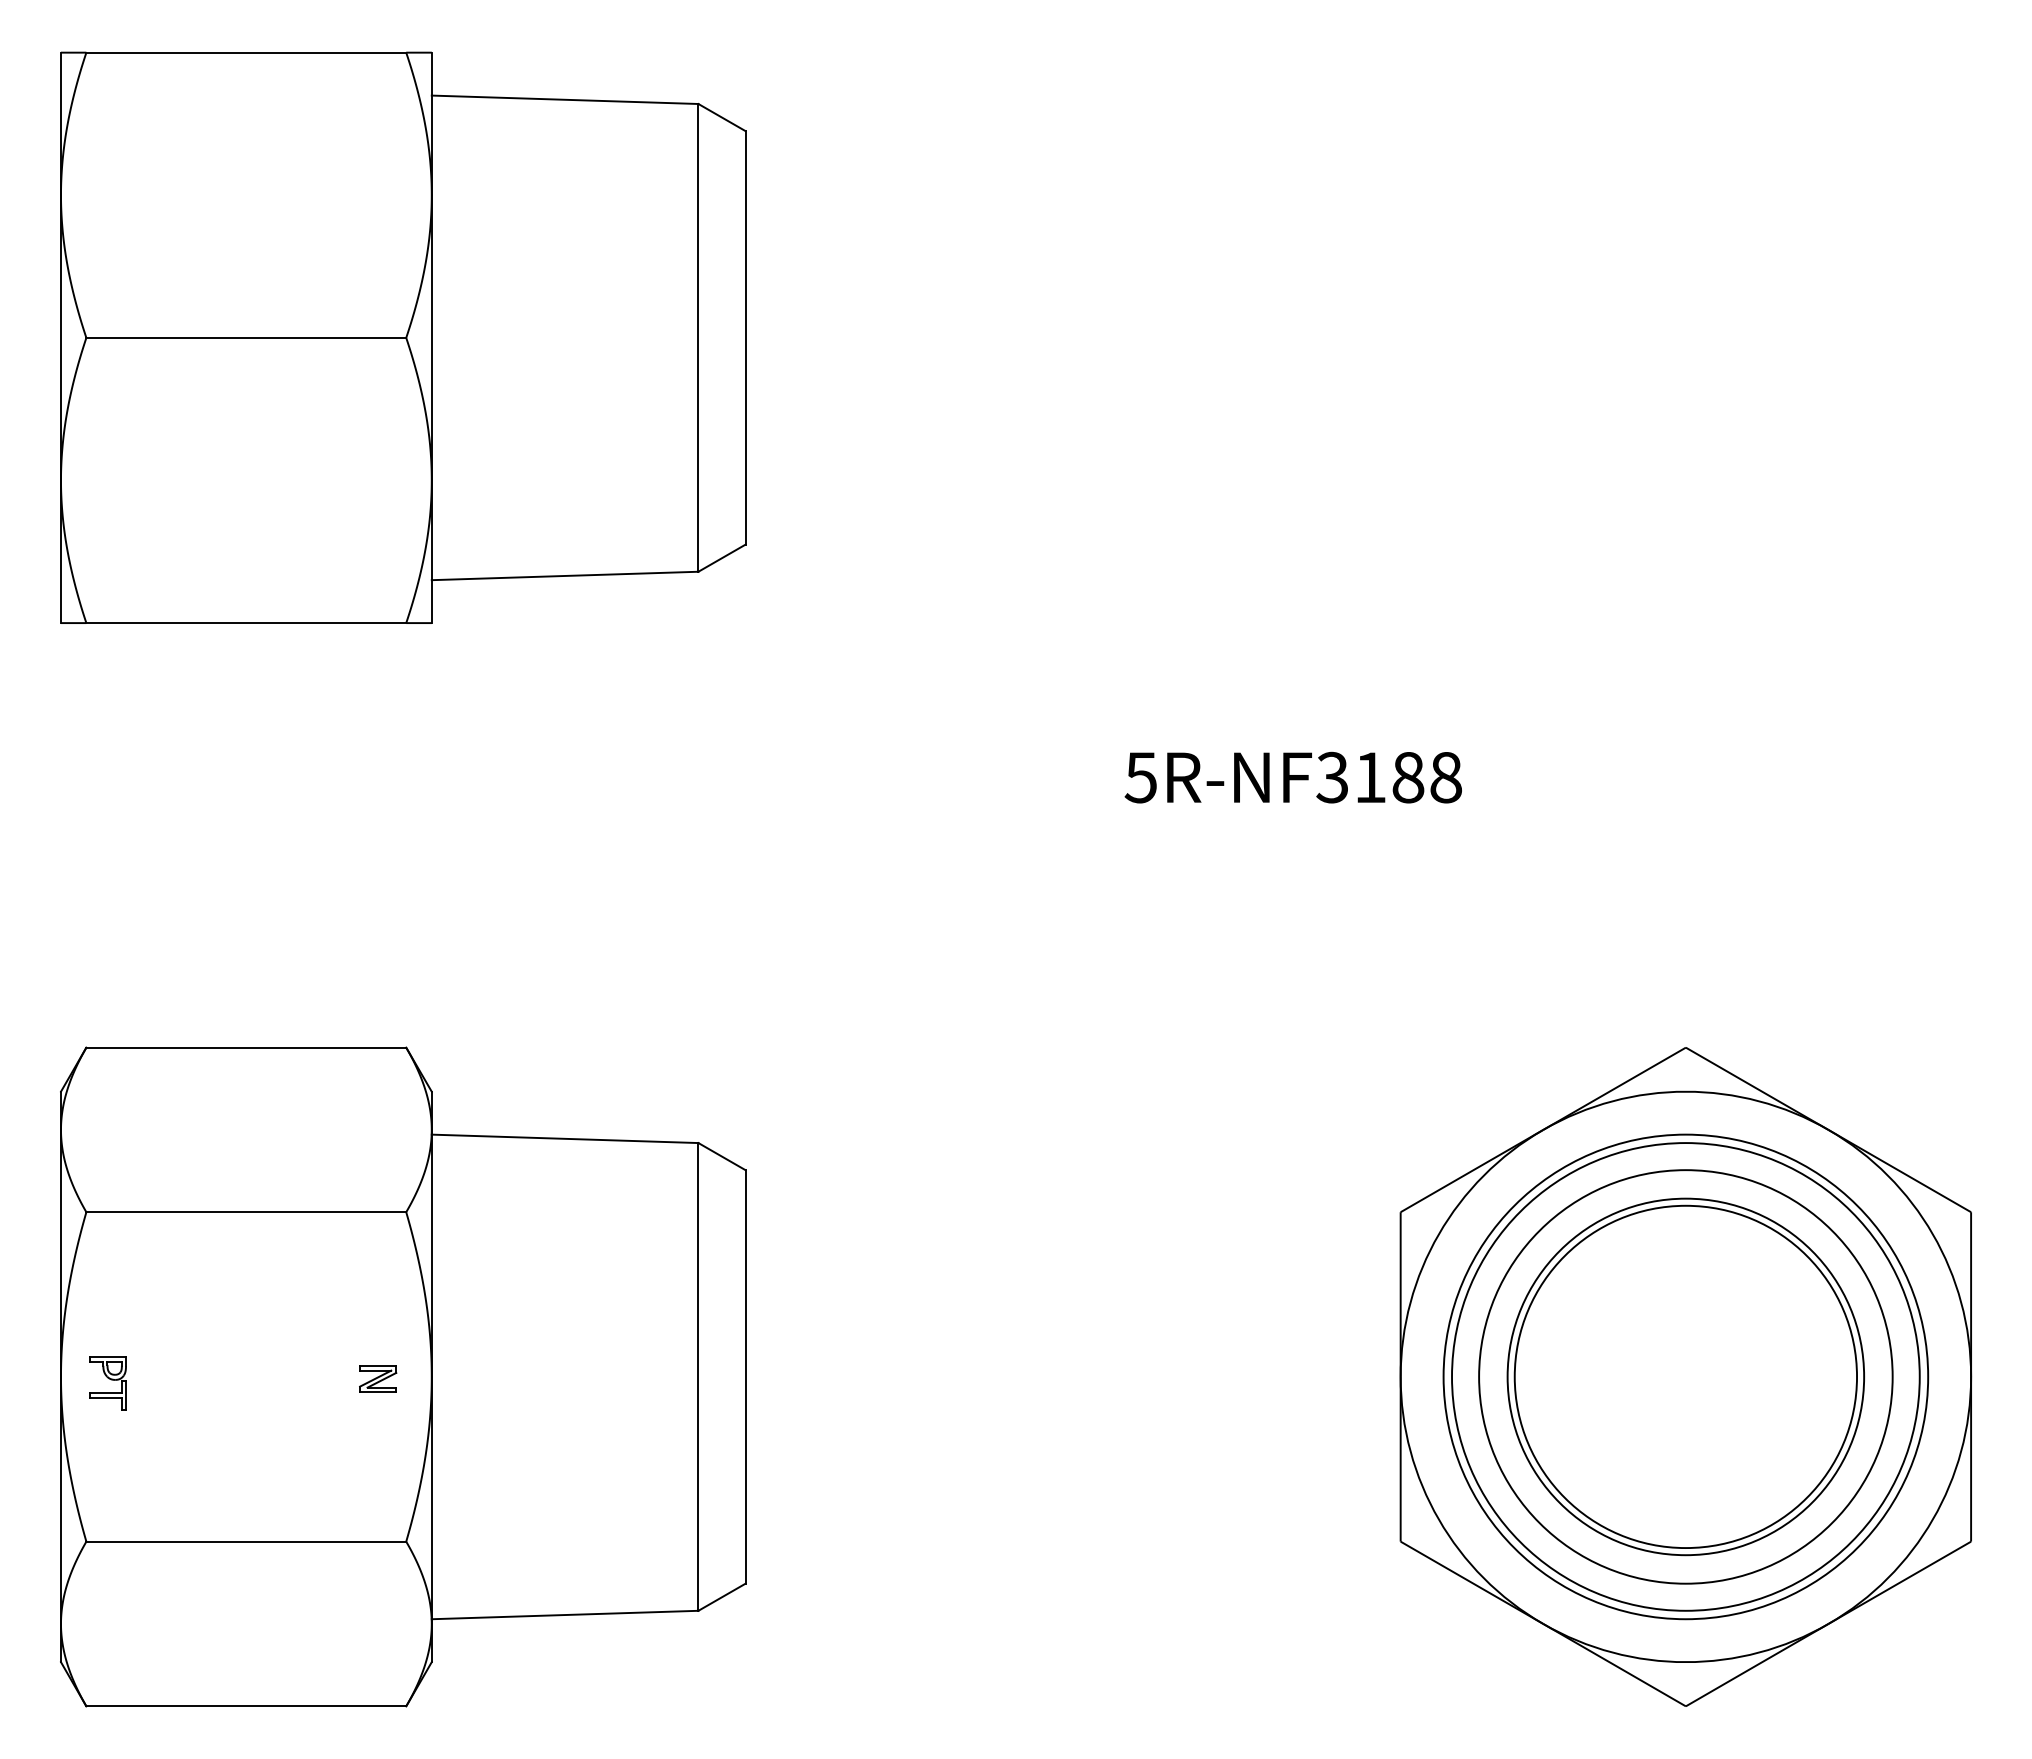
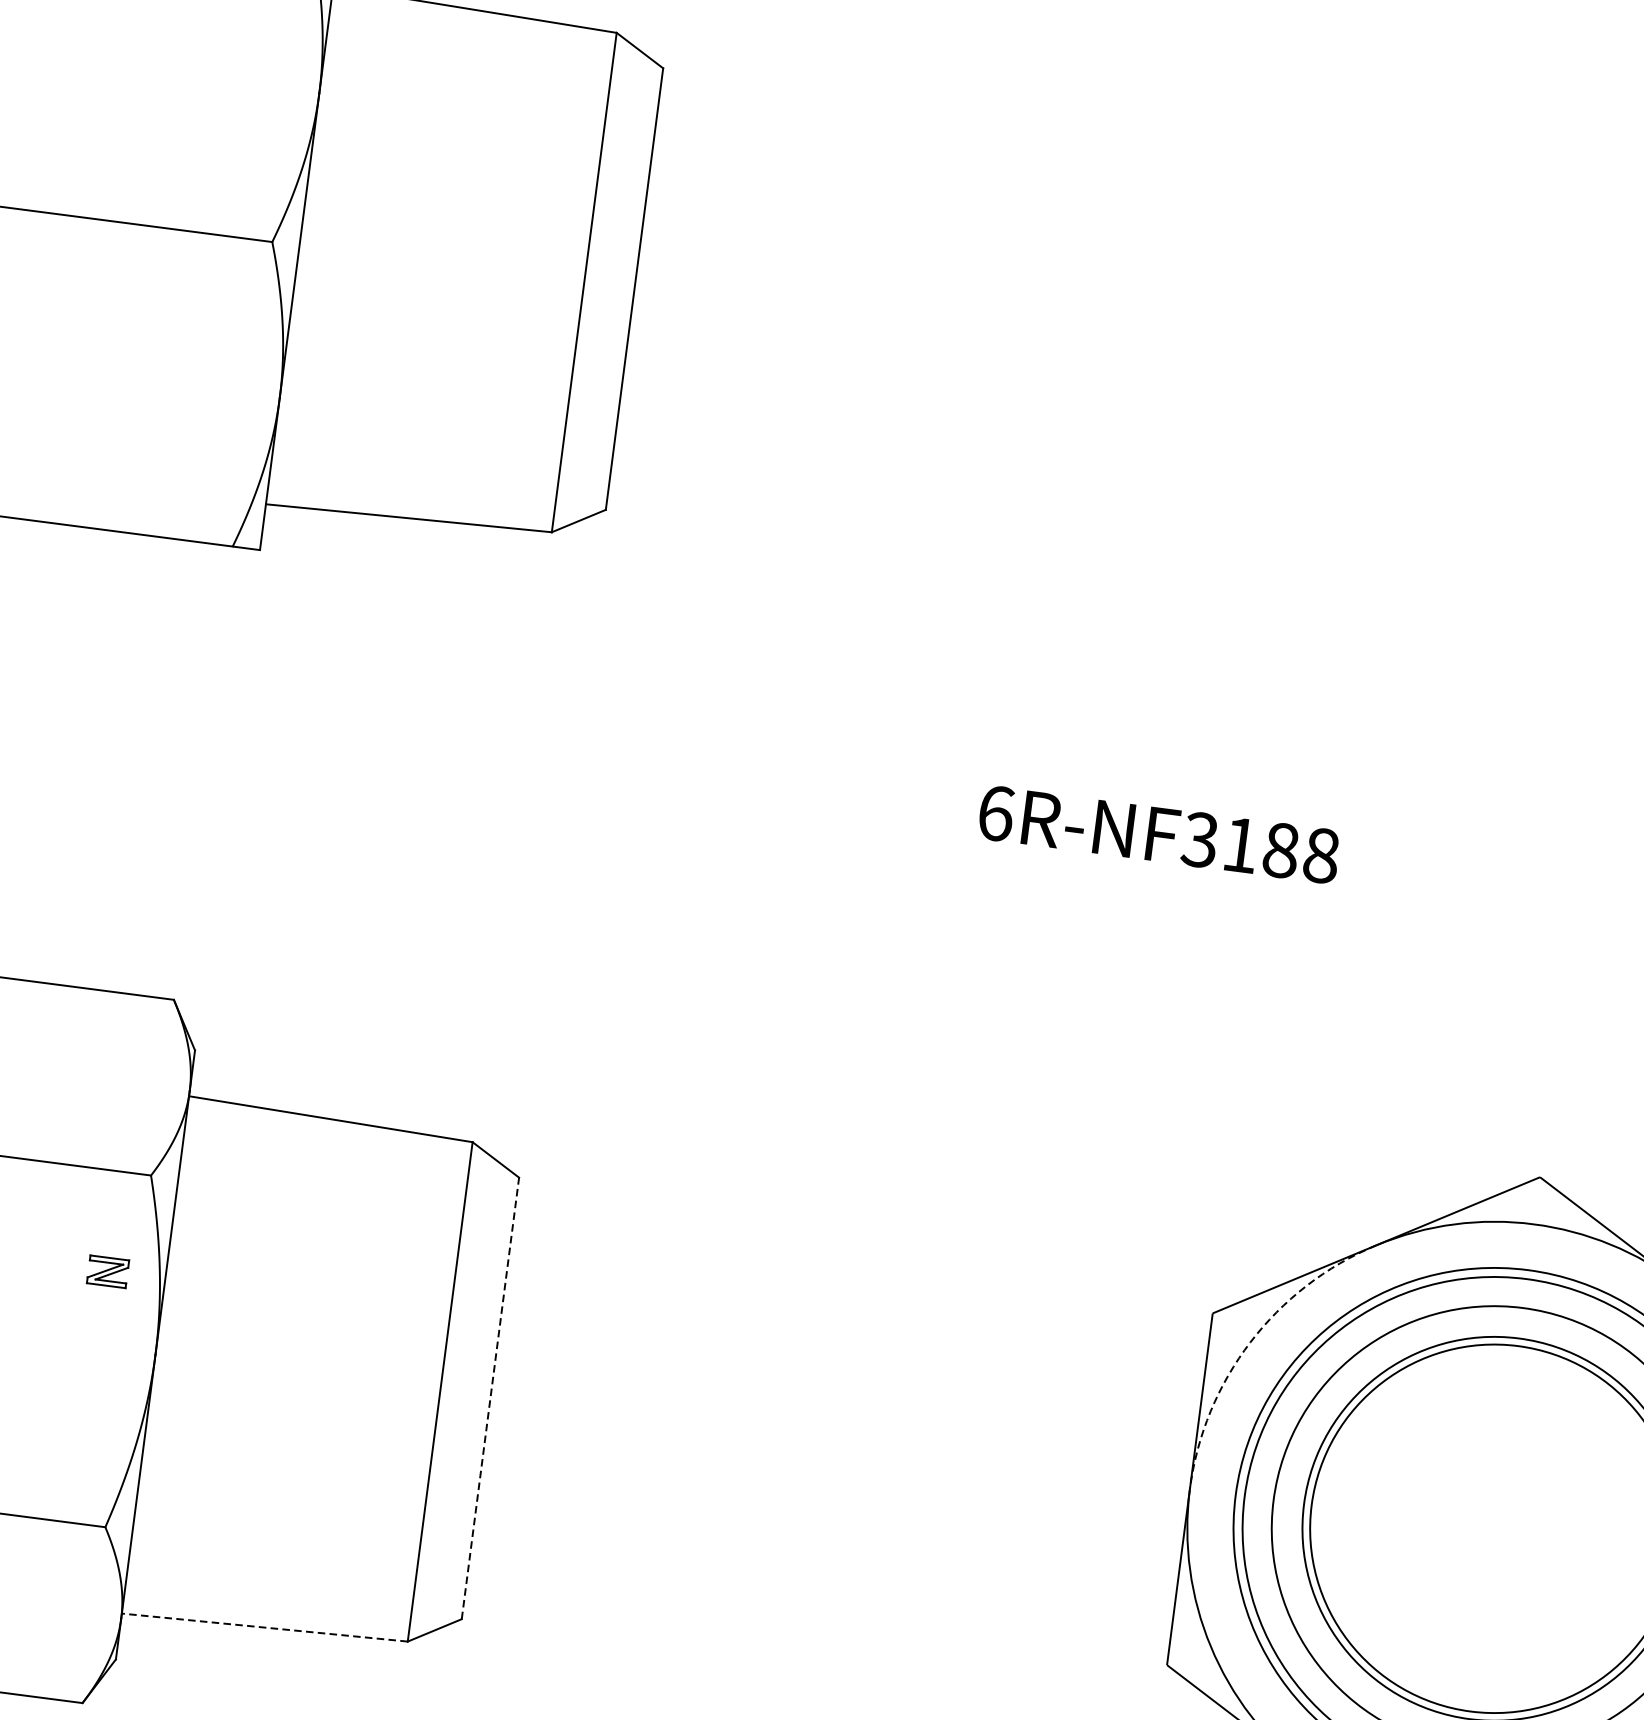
text: (1140, 777) -> (995, 813), 5R-NF3188 -> 6R-NF3188
arc: (1438, 1234) -> (1250, 1342), solid -> dashed
line: (745, 1376) -> (490, 1397), solid -> dashed
part: (378, 1378) -> (108, 1271), moved
line: (564, 1615) -> (264, 1628), solid -> dashed

